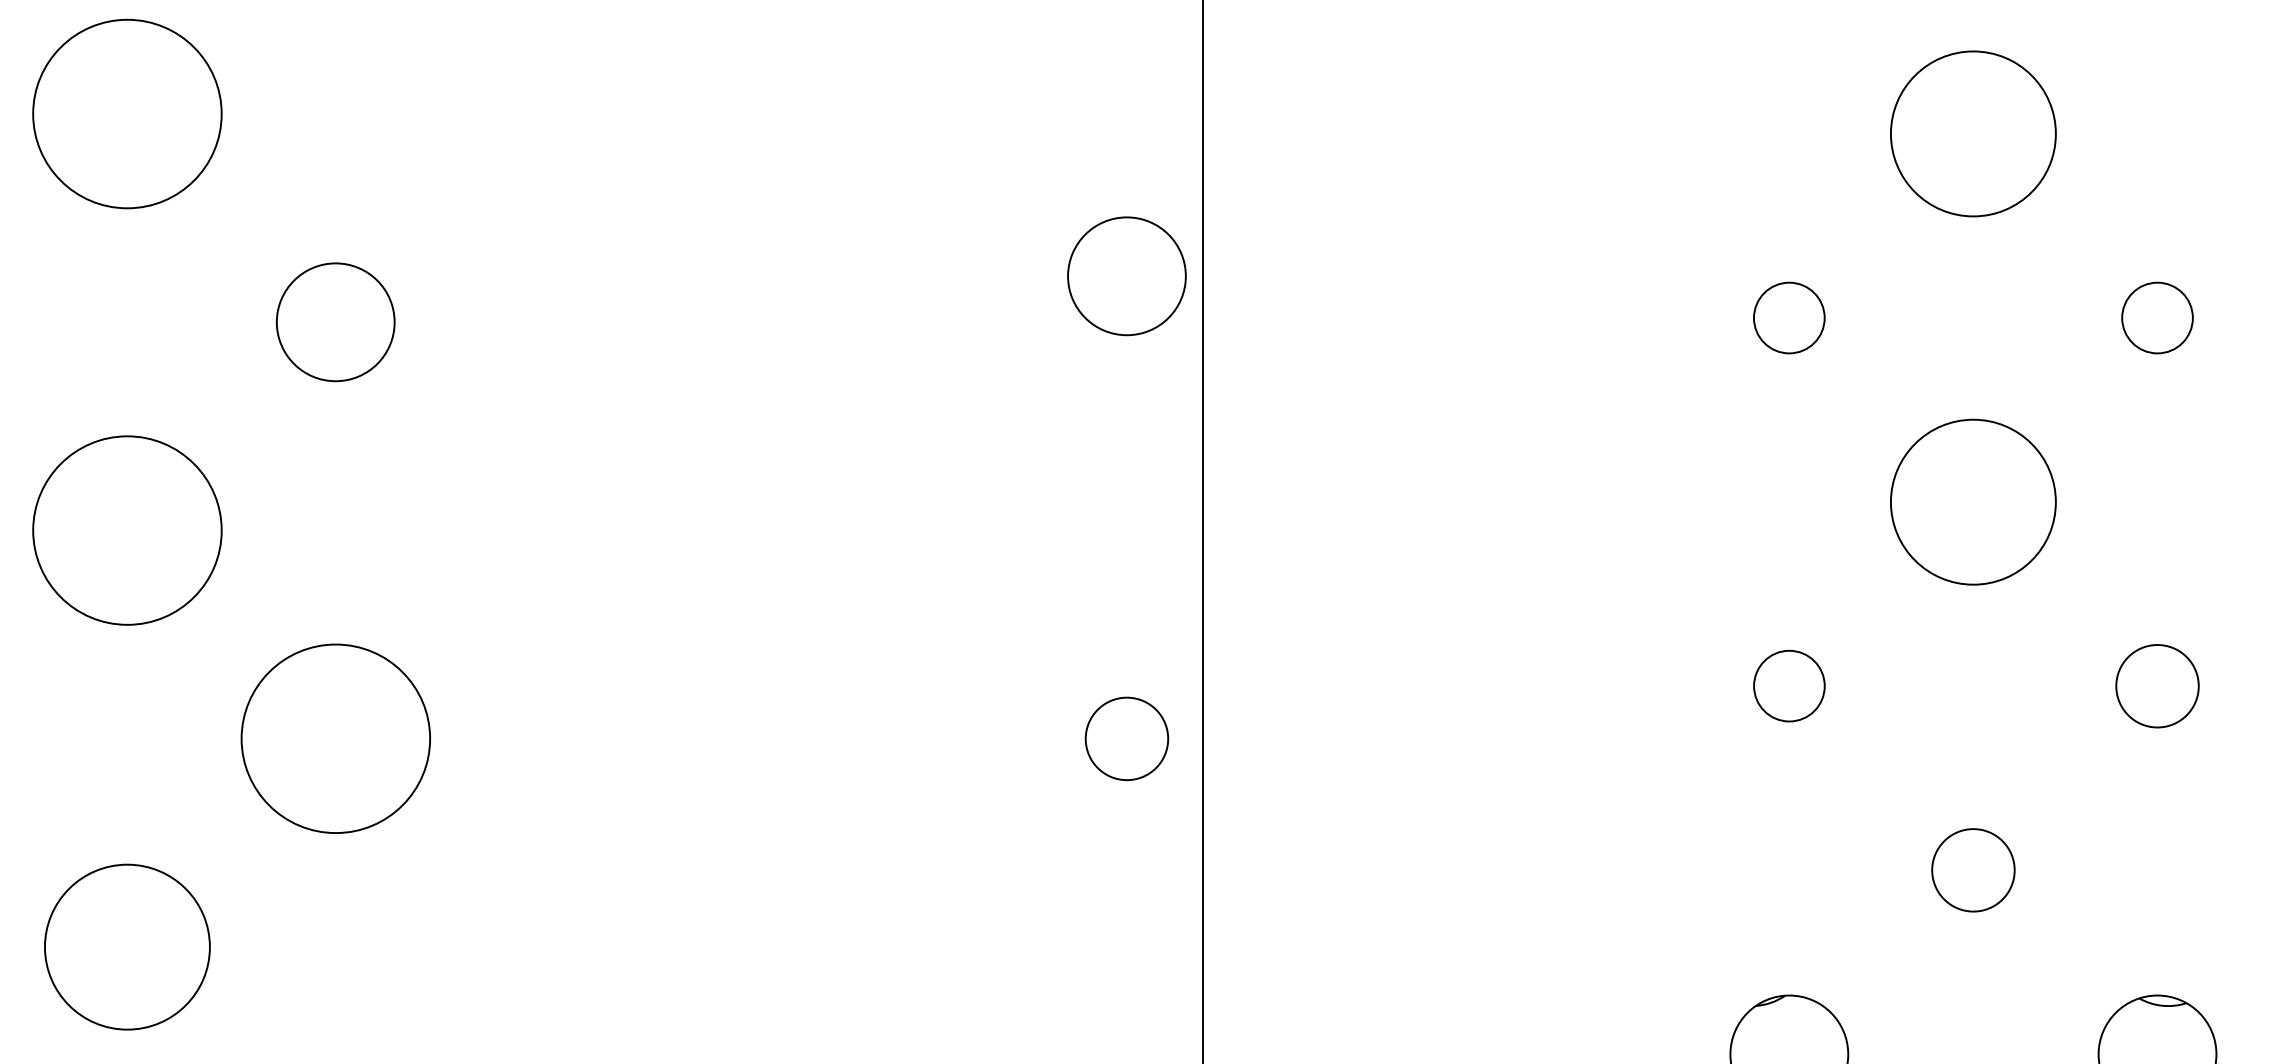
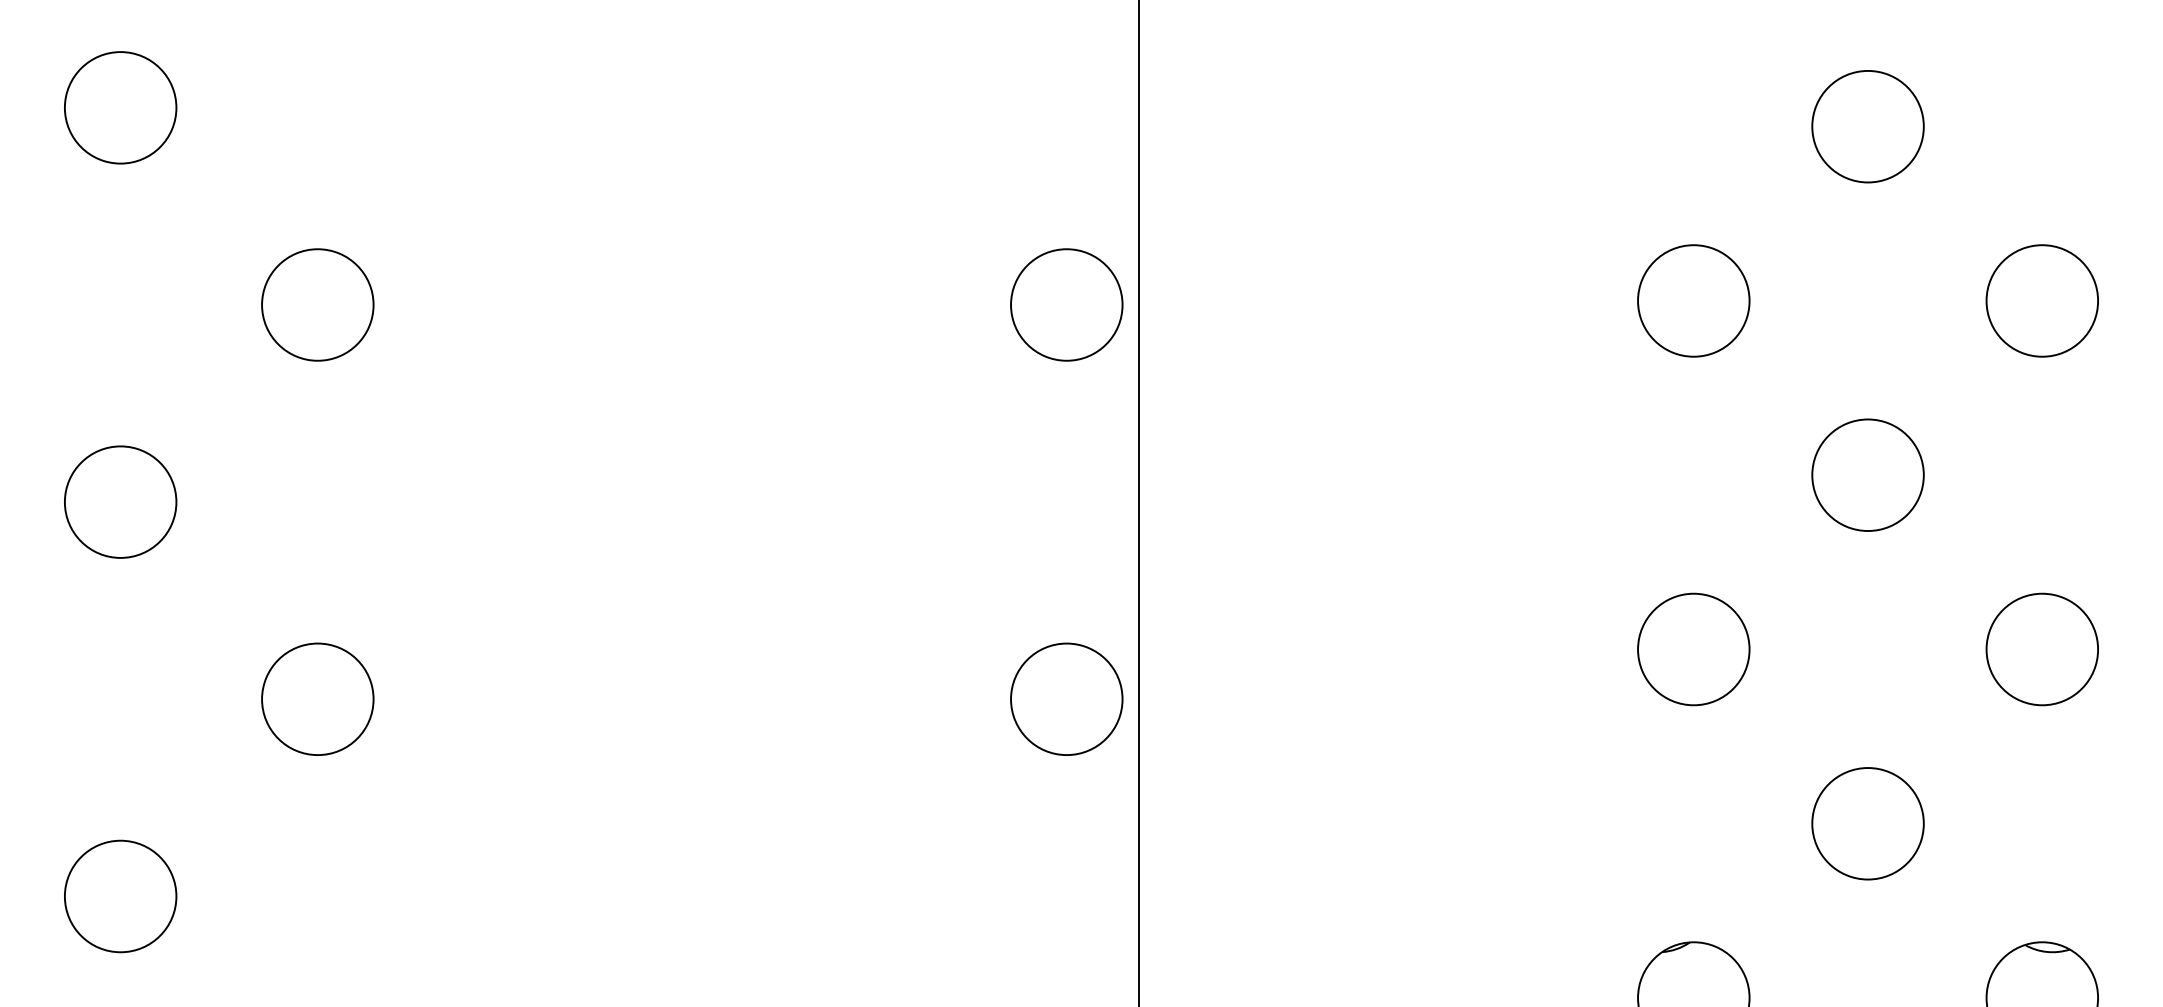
circle: (127, 113) -> (120, 107), size x0.62
circle: (1973, 133) -> (1868, 126), size x0.71
circle: (1126, 276) -> (1066, 305), moved
circle: (1789, 317) -> (1693, 300), size x1.67
circle: (2157, 317) -> (2042, 300), size x1.67
circle: (1973, 501) -> (1868, 474), size x0.71
circle: (127, 530) -> (120, 502), size x0.62
circle: (1789, 685) -> (1693, 648), size x1.67
circle: (2157, 686) -> (2042, 649), size x1.43
circle: (335, 738) -> (317, 698), size x0.62
circle: (1126, 738) -> (1066, 698), size x1.43
circle: (1973, 870) -> (1868, 823), size x1.43
circle: (127, 947) -> (120, 896), size x0.71

